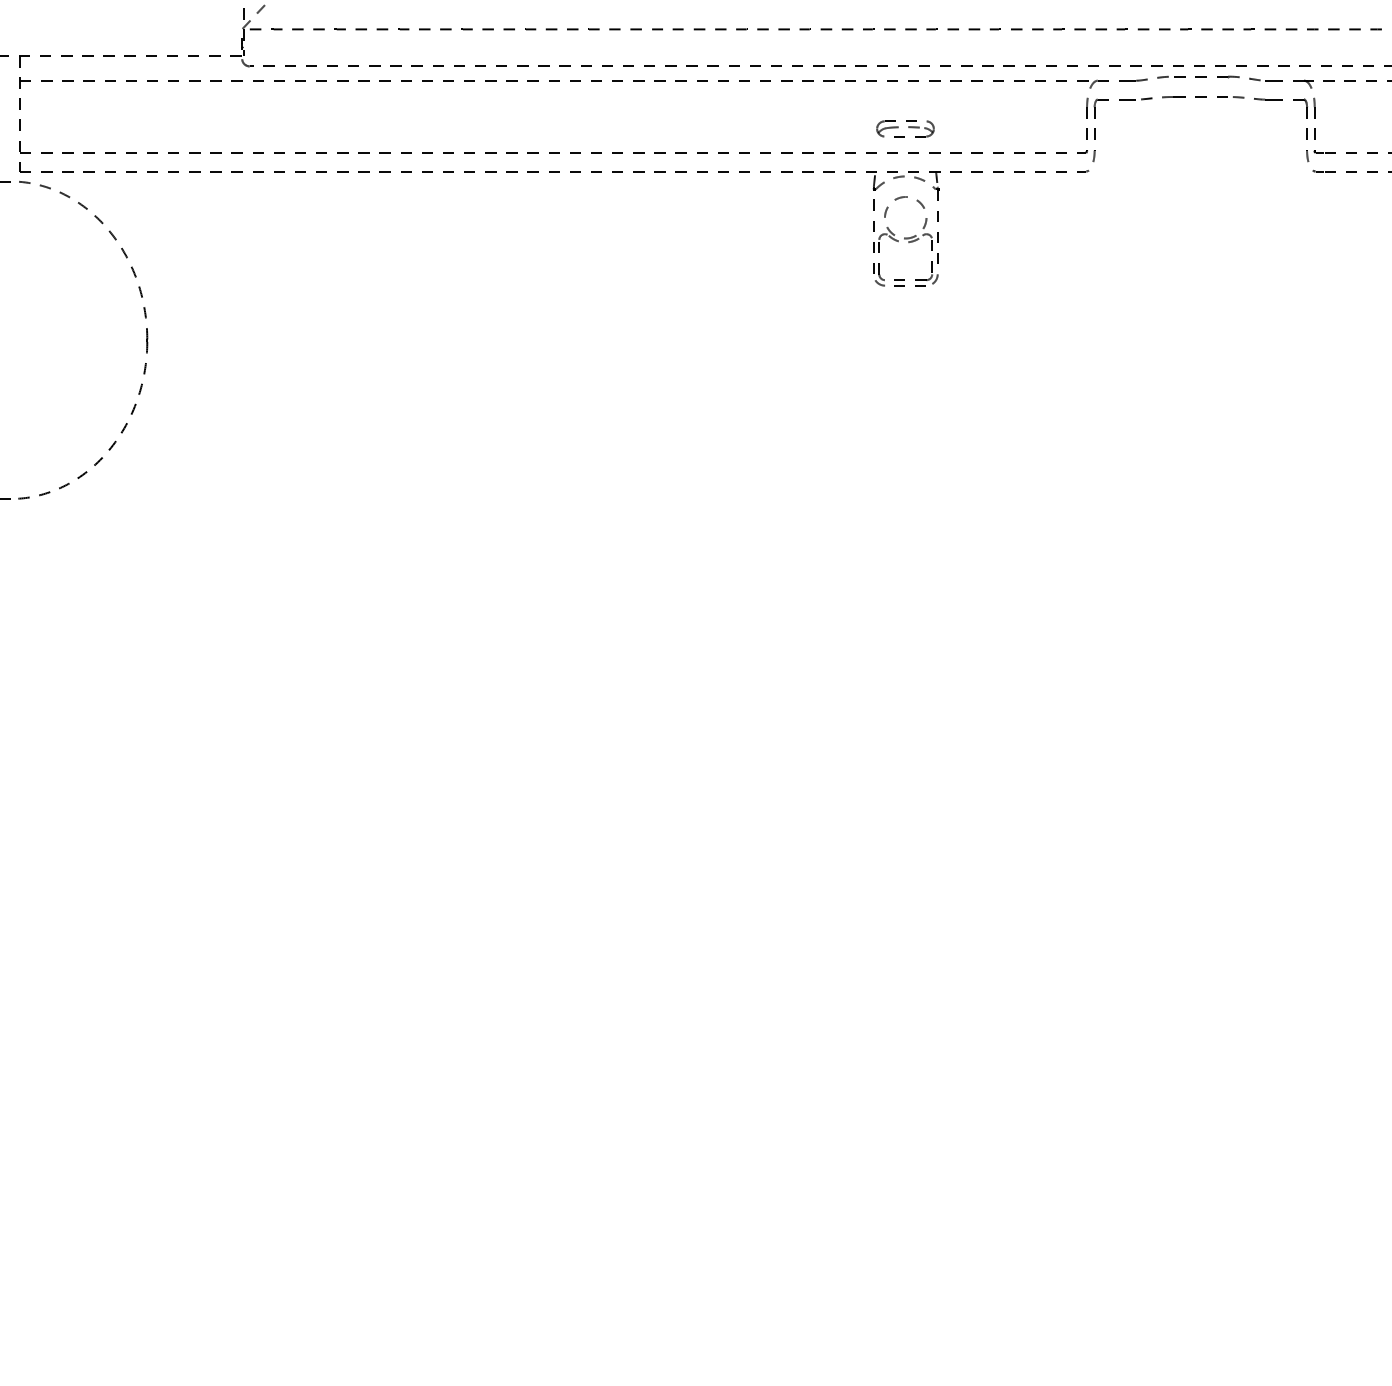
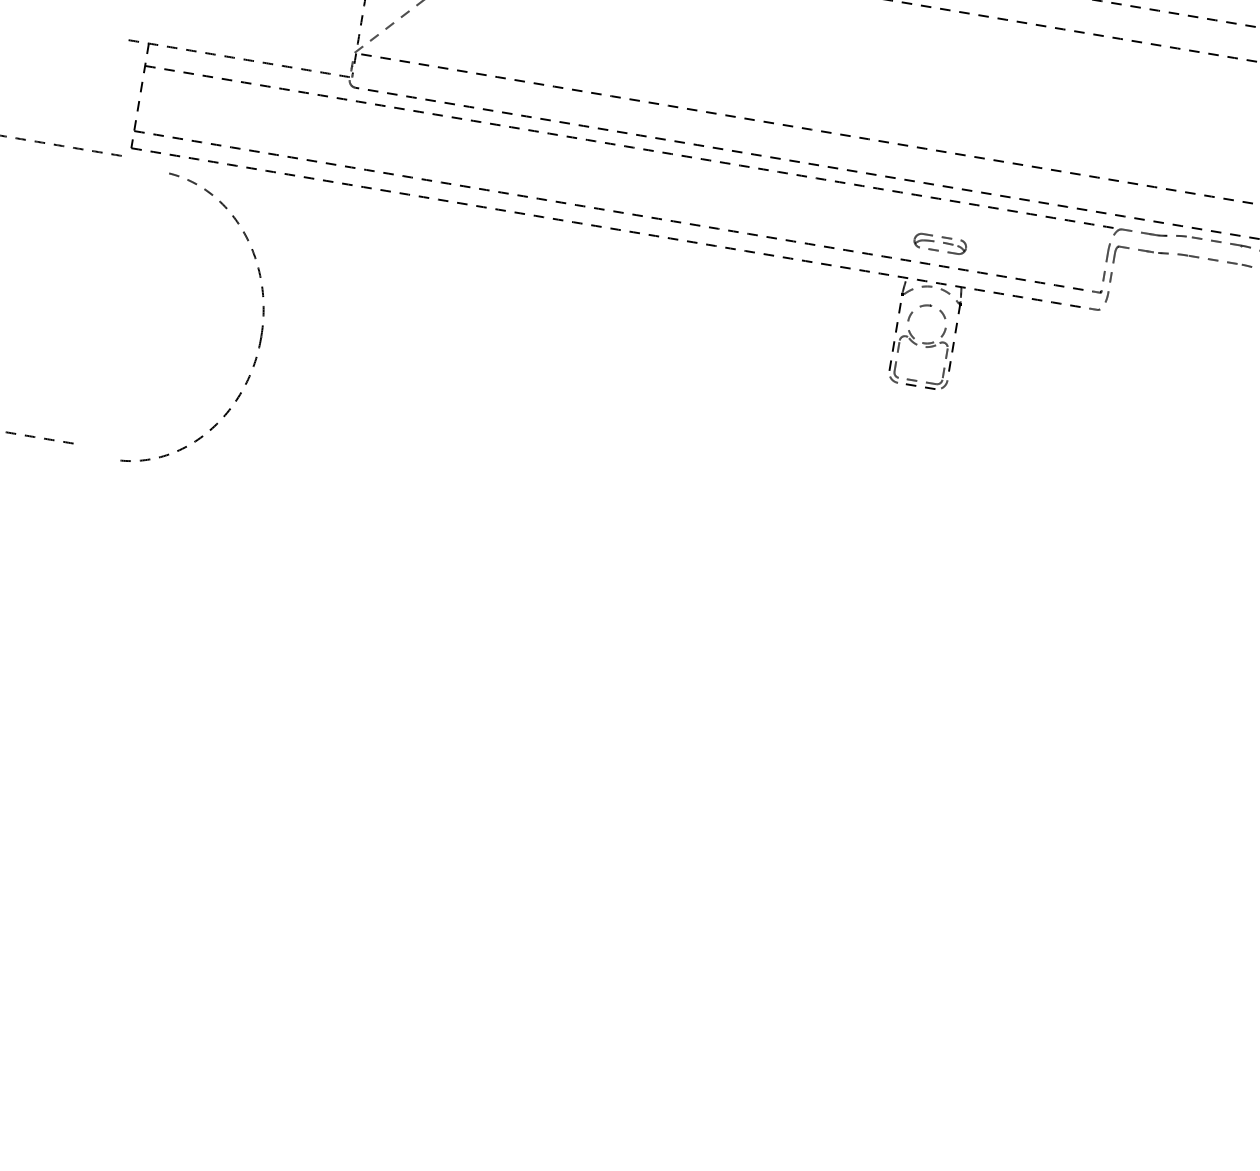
part: (146, 340) -> (260, 336), moved

